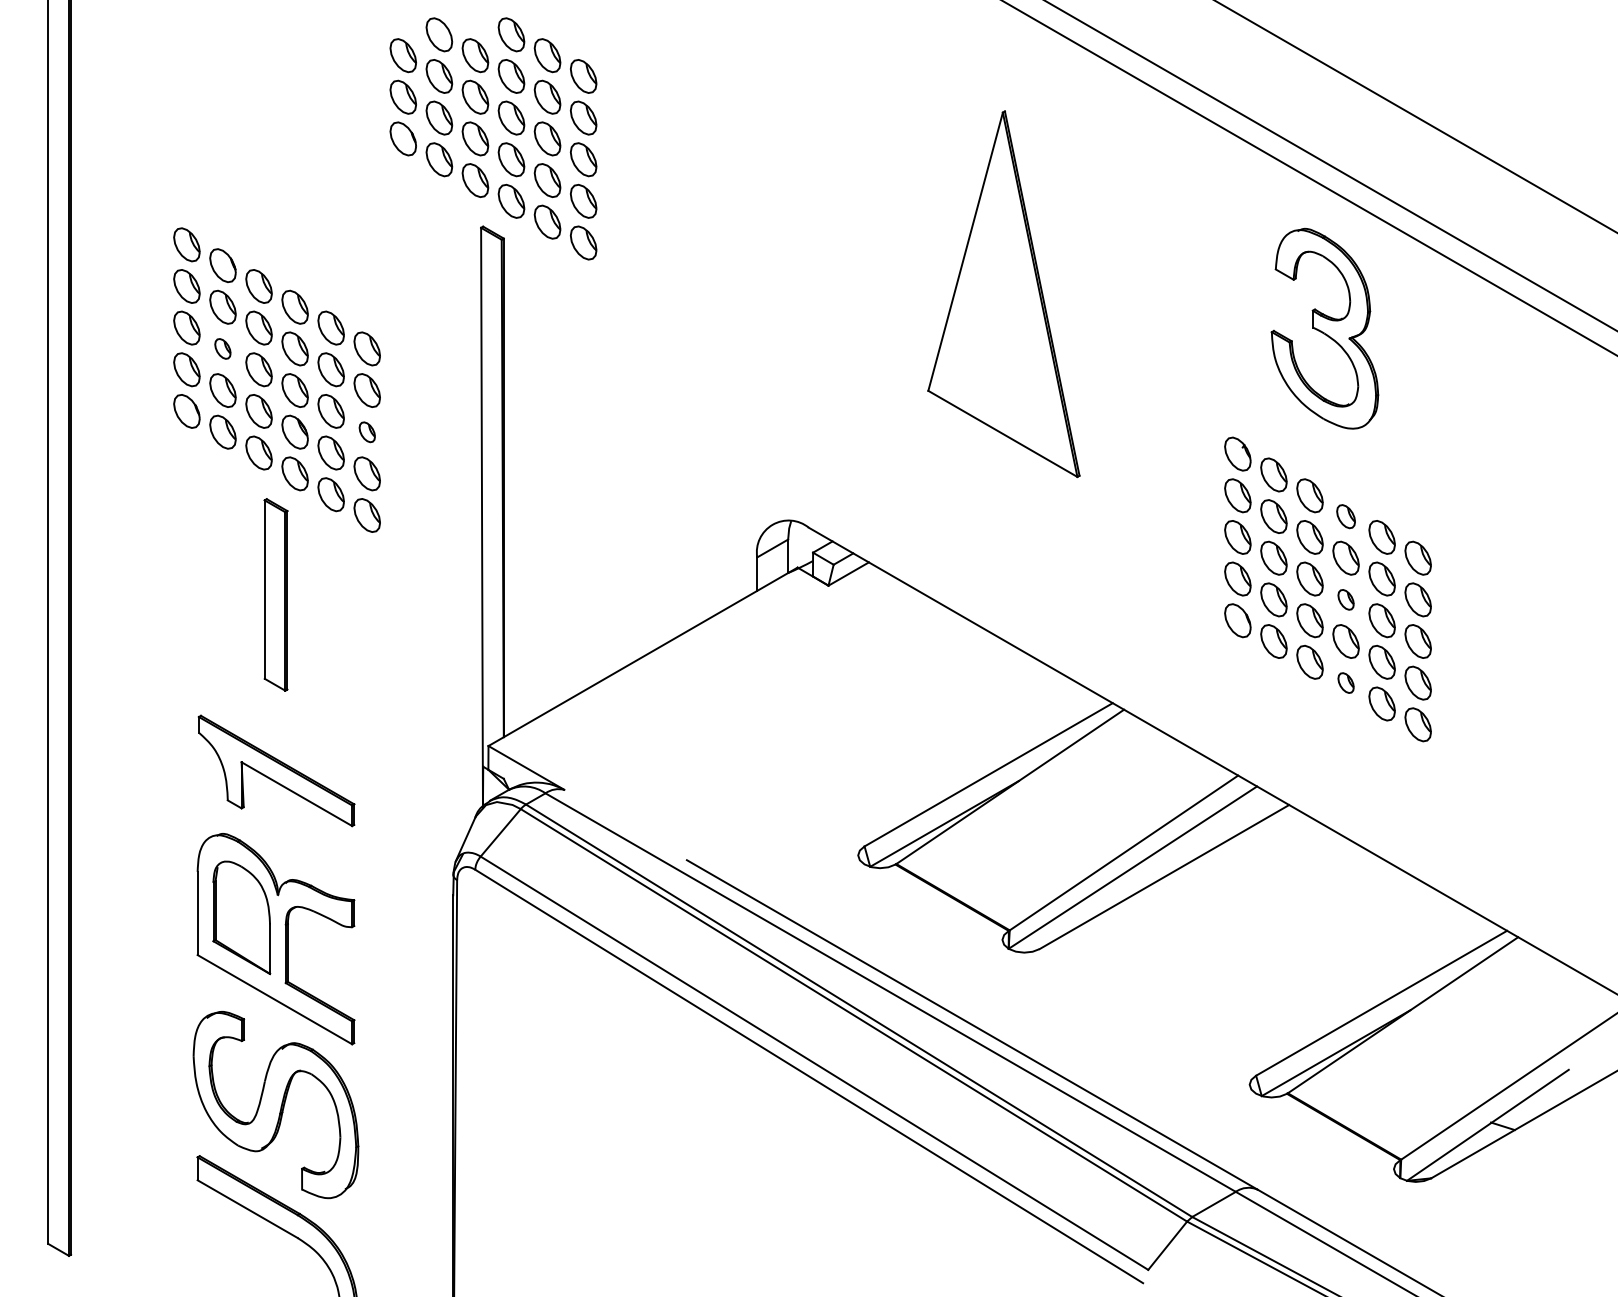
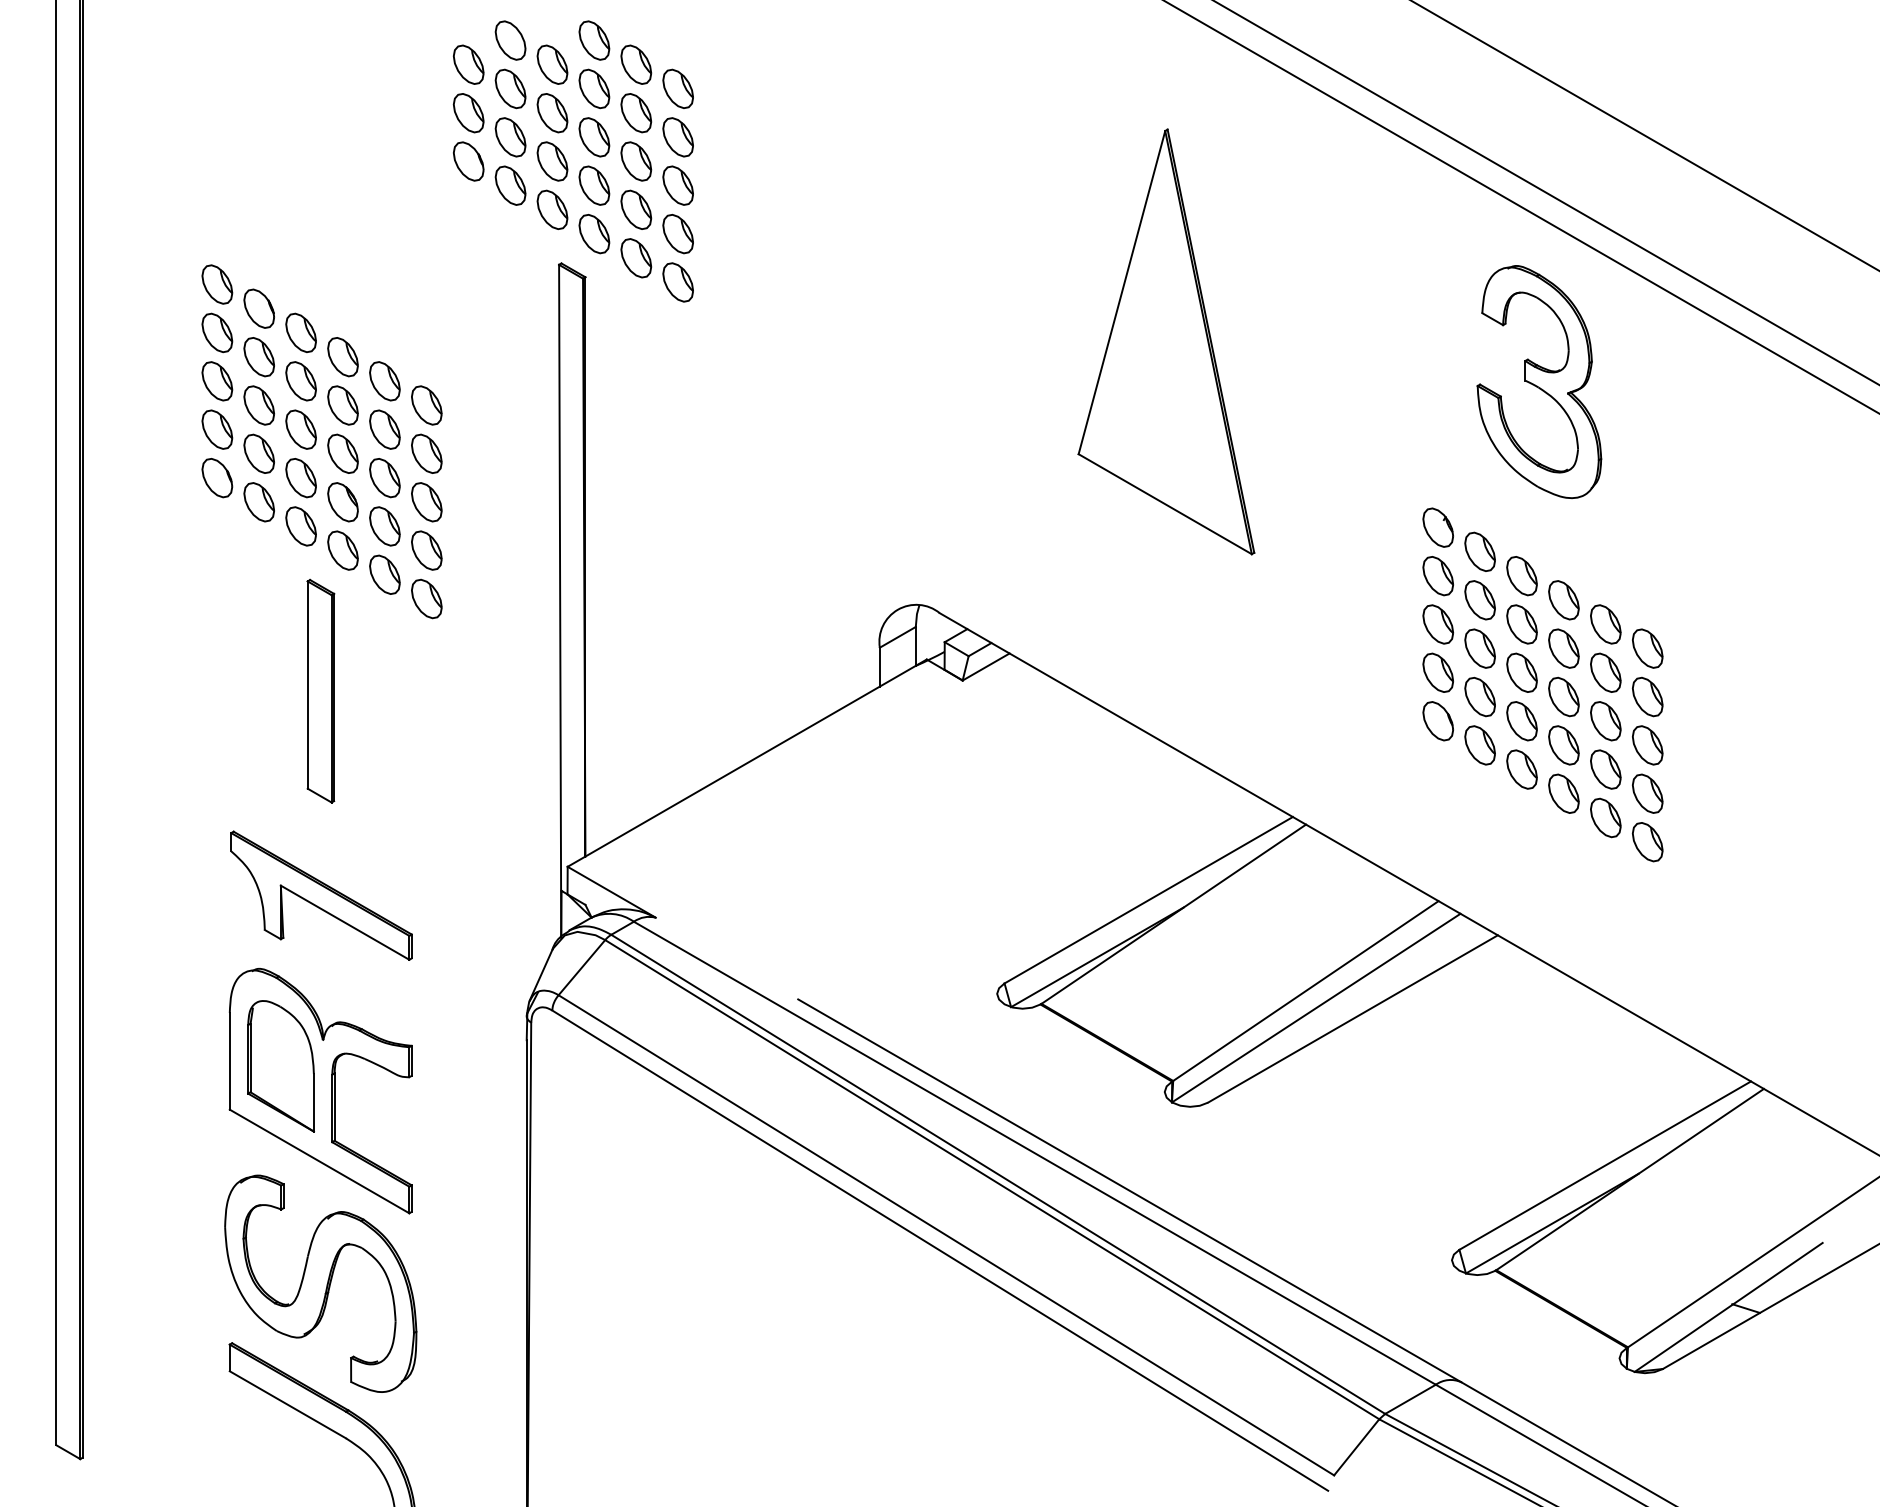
part: (222, 348) -> (258, 405), size x1.67
part: (366, 432) -> (426, 502), size x1.67
part: (1345, 516) -> (1563, 600), size x1.43
part: (1345, 599) -> (1563, 696), size x1.67
part: (1345, 682) -> (1563, 793), size x1.67

